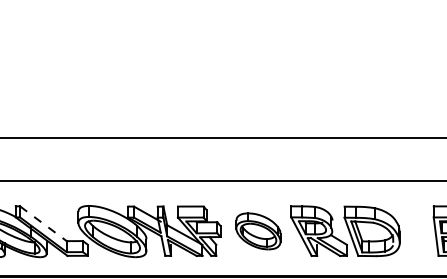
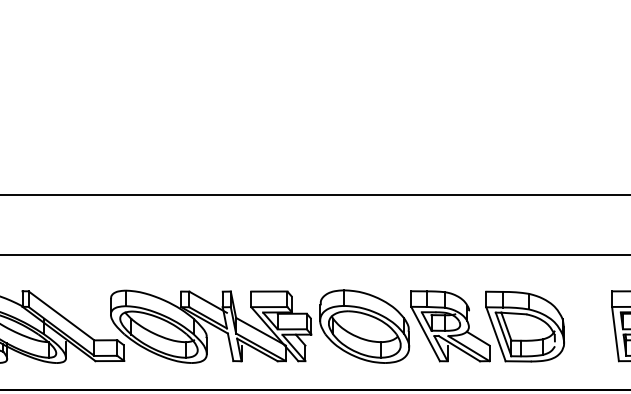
line: (44, 224) -> (62, 316), dashed -> solid
part: (258, 231) -> (364, 326), size x1.43

